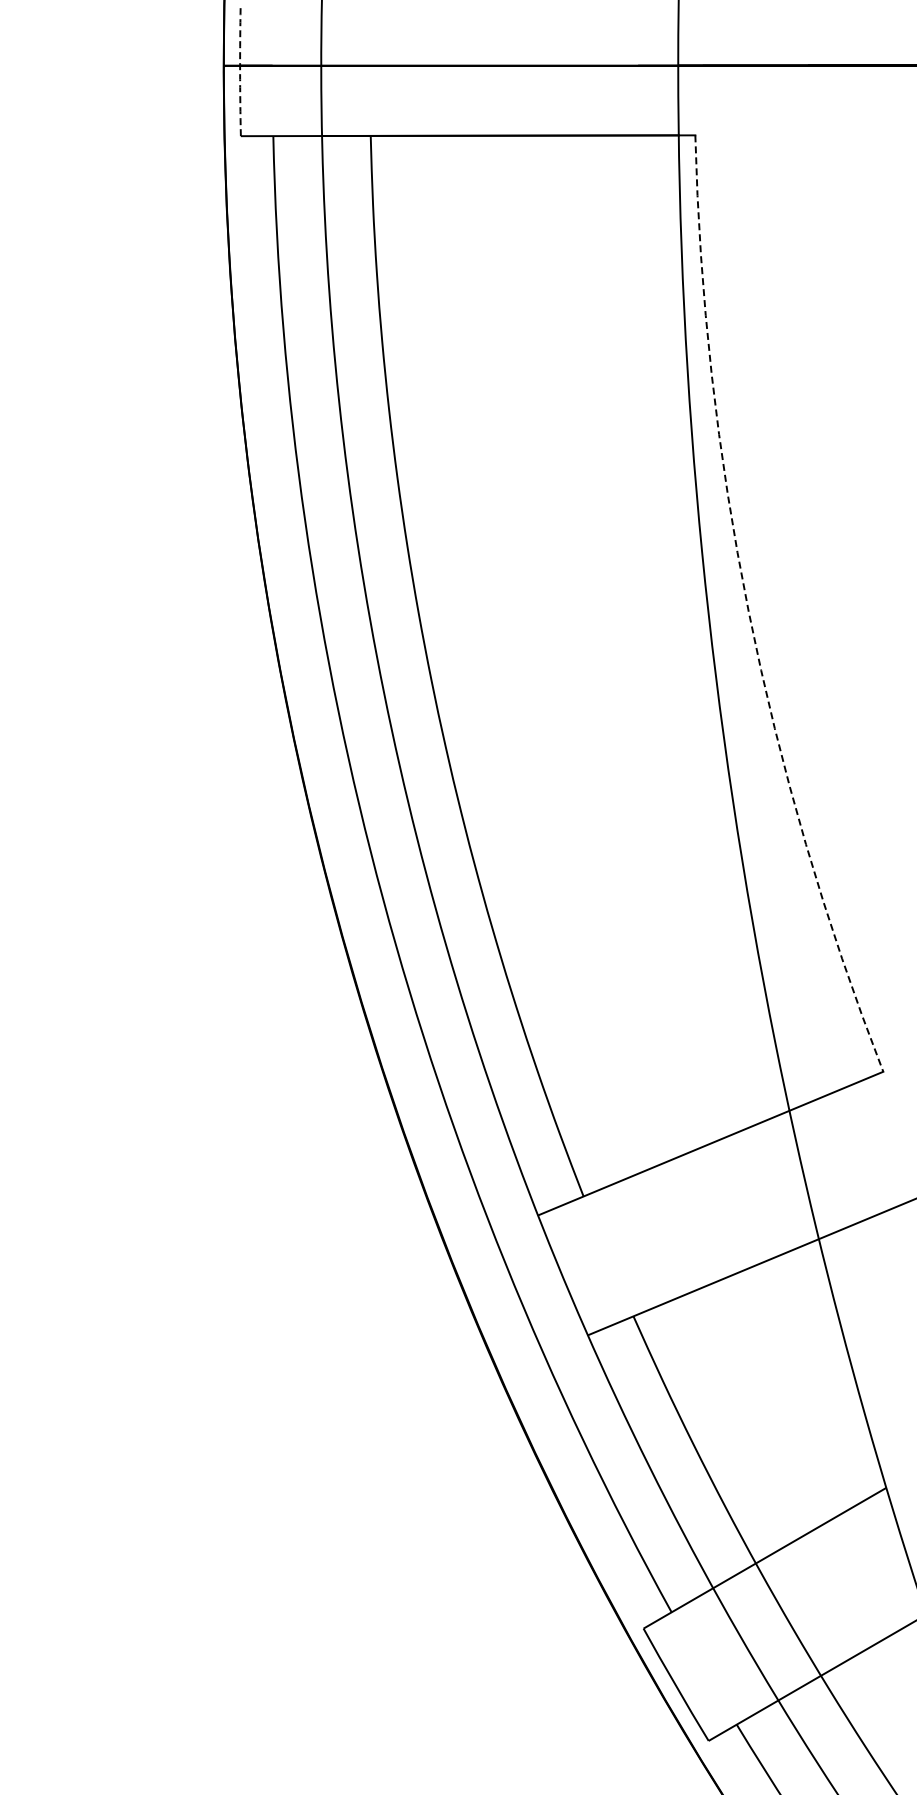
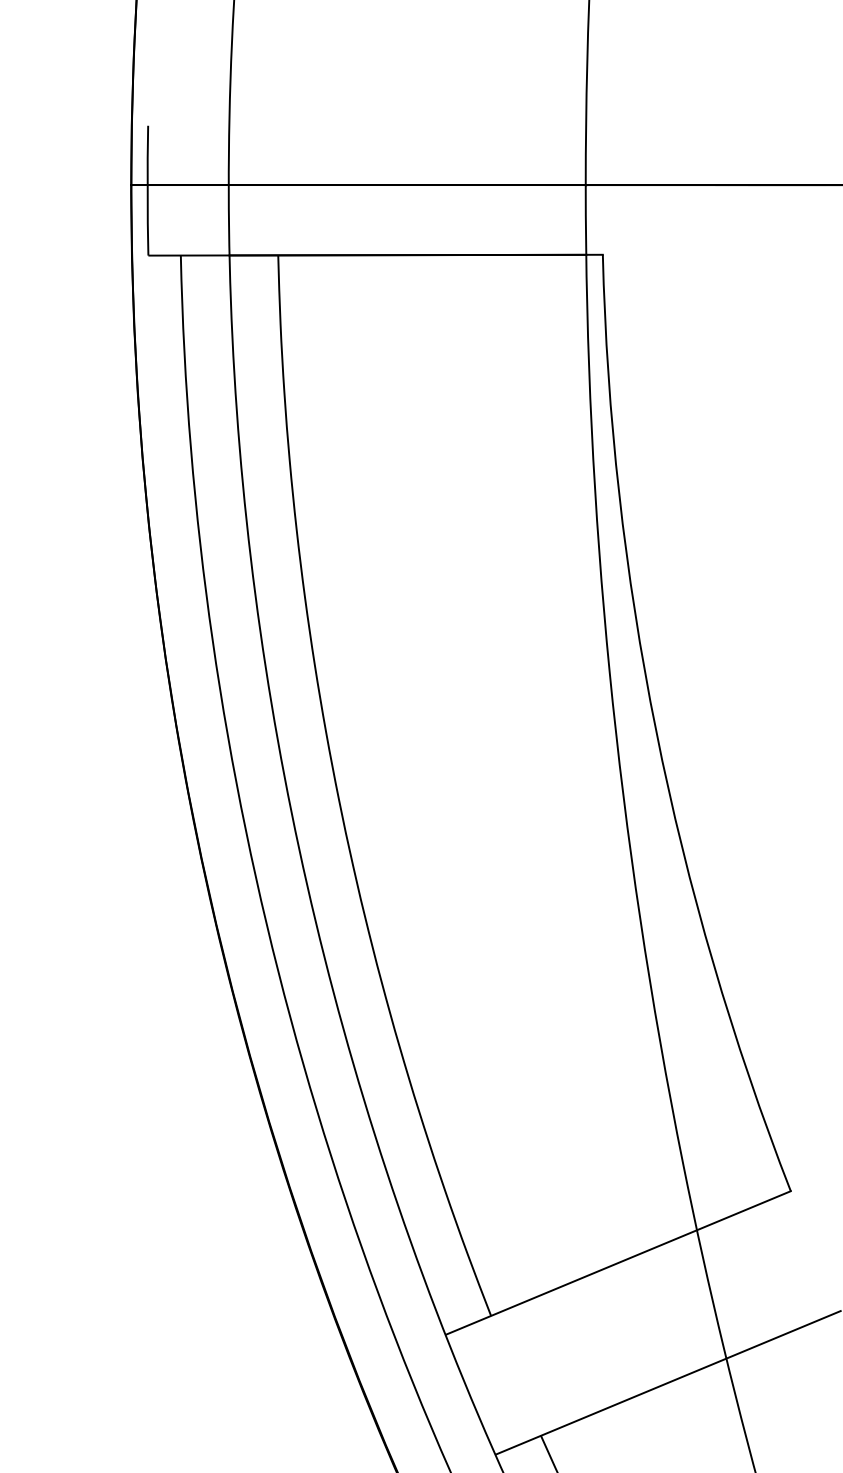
arc: (240, 71) -> (148, 190), dashed -> solid
arc: (748, 611) -> (656, 730), dashed -> solid

